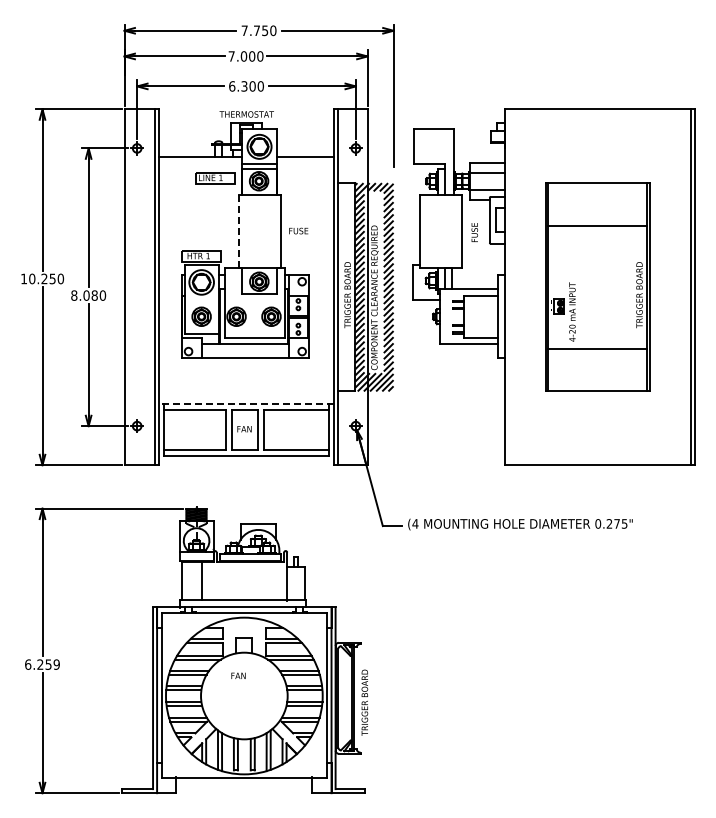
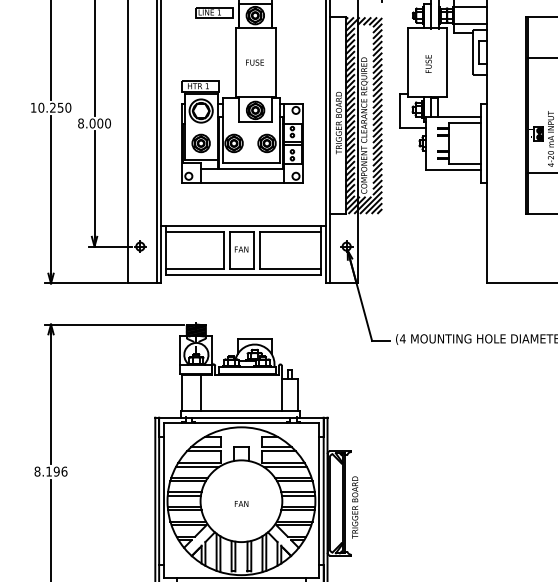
line: (238, 230) -> (235, 62), dashed -> solid
text: (298, 230) -> (254, 62), moved
text: (474, 232) -> (428, 63), moved
text: (94, 295) -> (100, 123), 8.080 -> 8.000
line: (246, 404) -> (243, 226), dashed -> solid
text: (42, 664) -> (51, 471), 6.259 -> 8.196
text: (238, 675) -> (241, 503), moved

